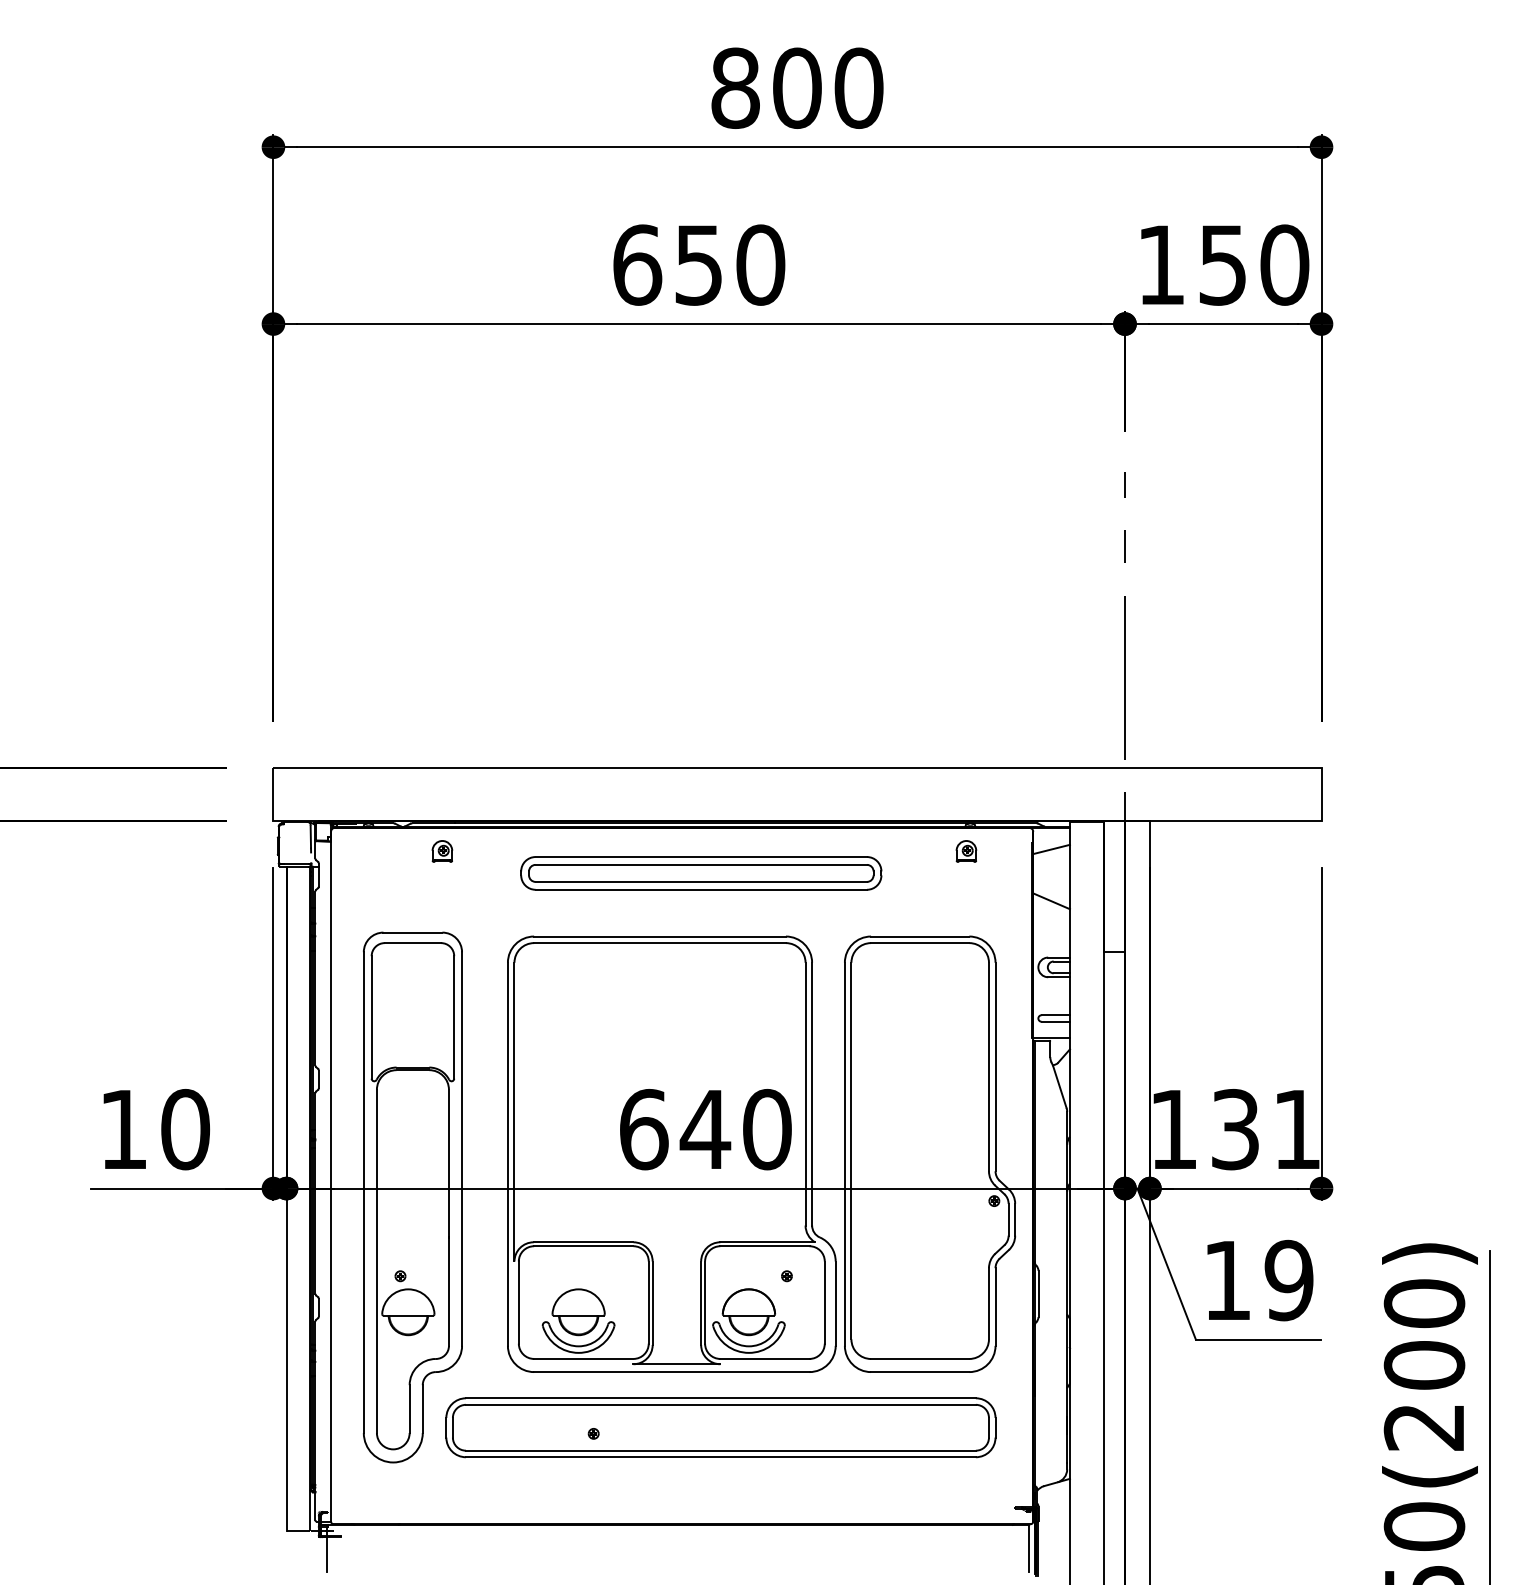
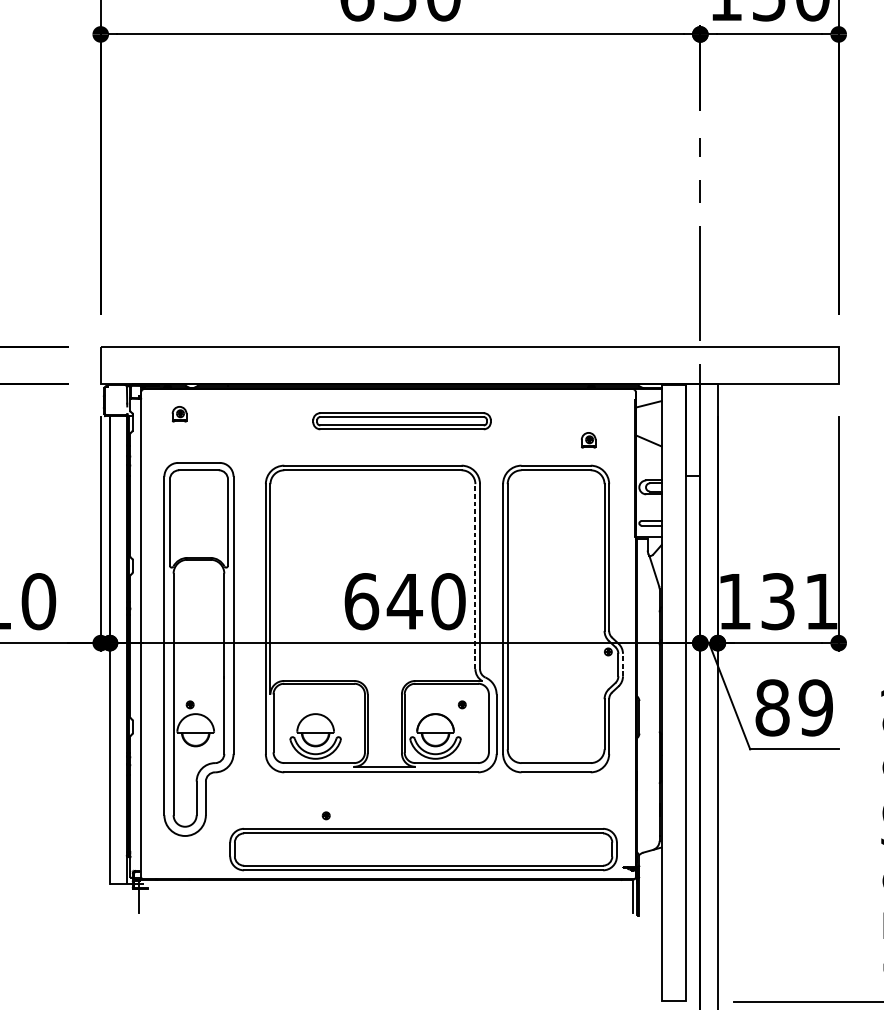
part: (442, 851) -> (179, 414), moved
part: (966, 851) -> (588, 440), moved
part: (701, 873) -> (402, 421), size x0.7
line: (805, 1093) -> (475, 576), solid -> dashed
line: (1015, 1219) -> (623, 664), solid -> dashed
text: (1227, 1280) -> (772, 707), 19 -> 89
part: (720, 1427) -> (423, 849), moved

